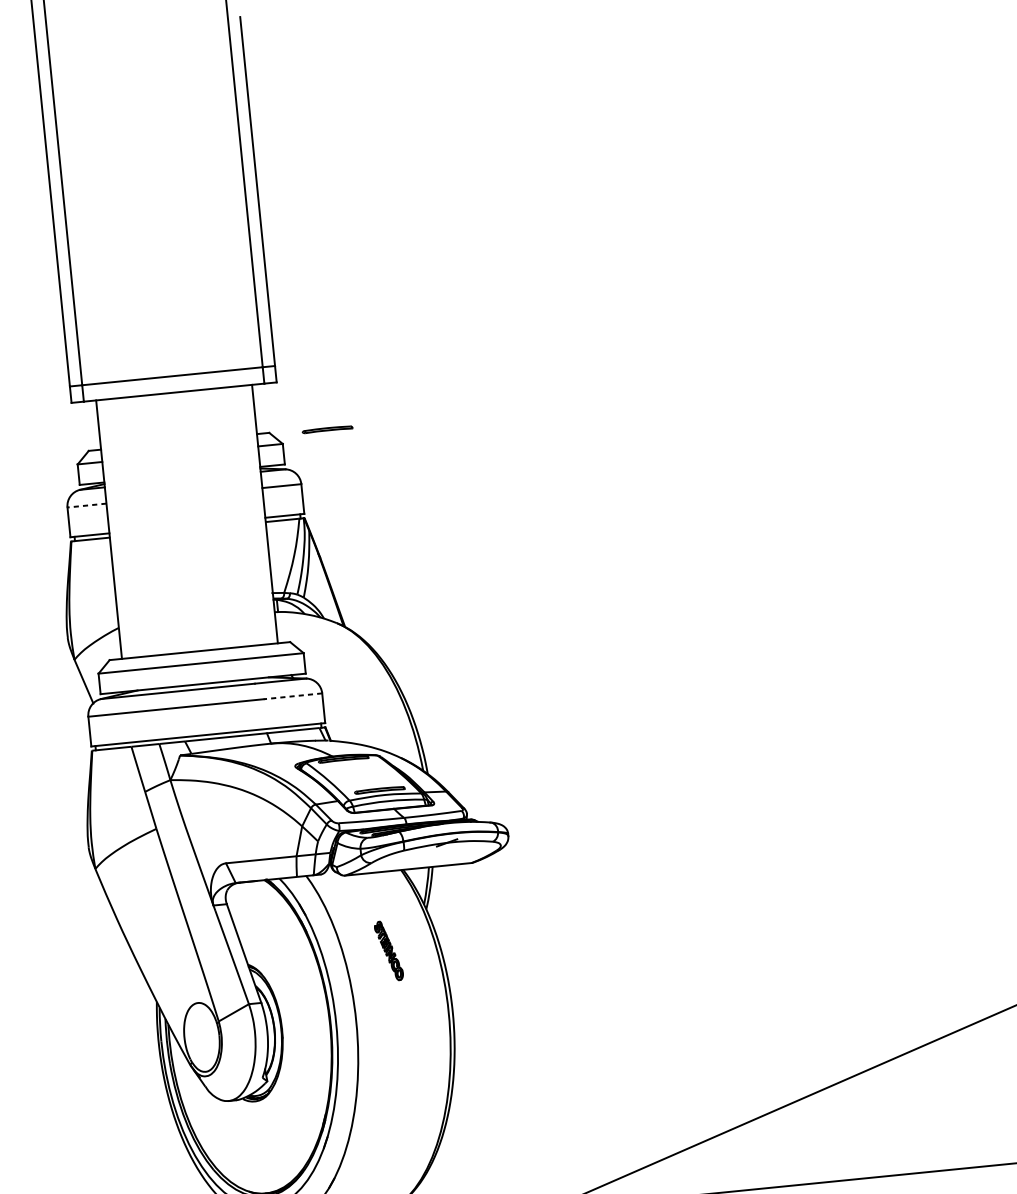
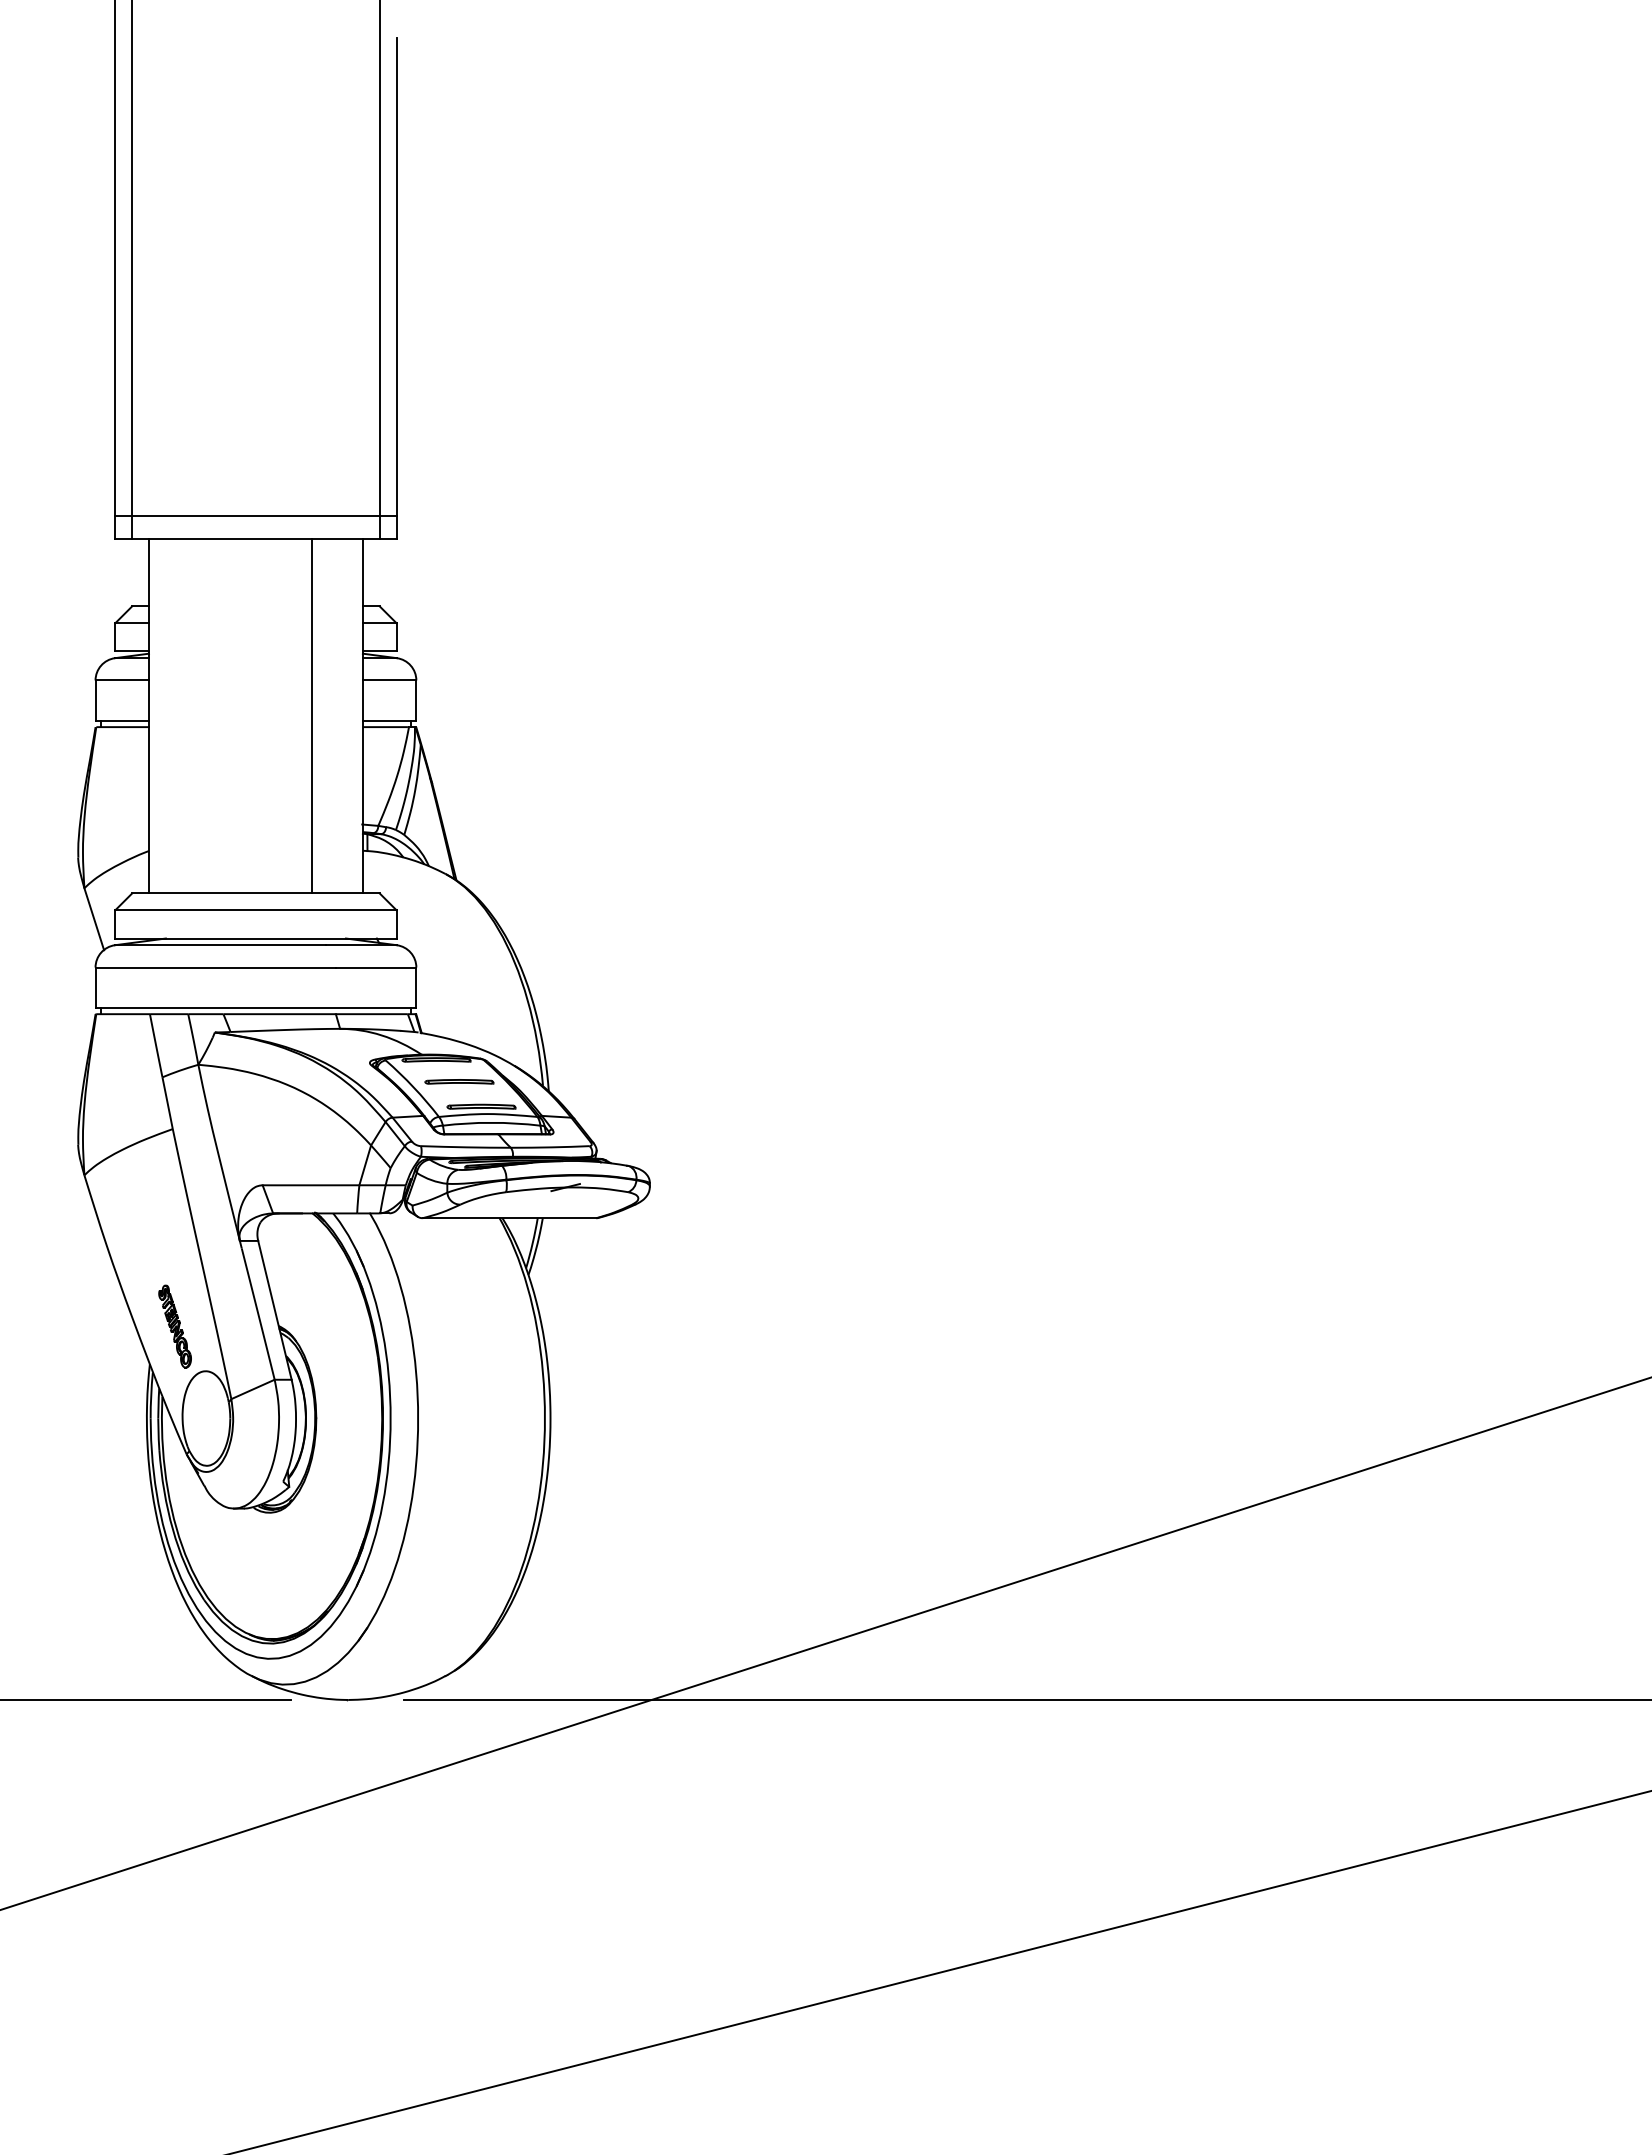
part: (327, 429) -> (459, 1081), moved
line: (87, 505) -> (122, 680), dashed -> solid
line: (228, 517) -> (312, 715), added
line: (292, 696) -> (375, 967), dashed -> solid
part: (388, 951) -> (174, 1326), moved

